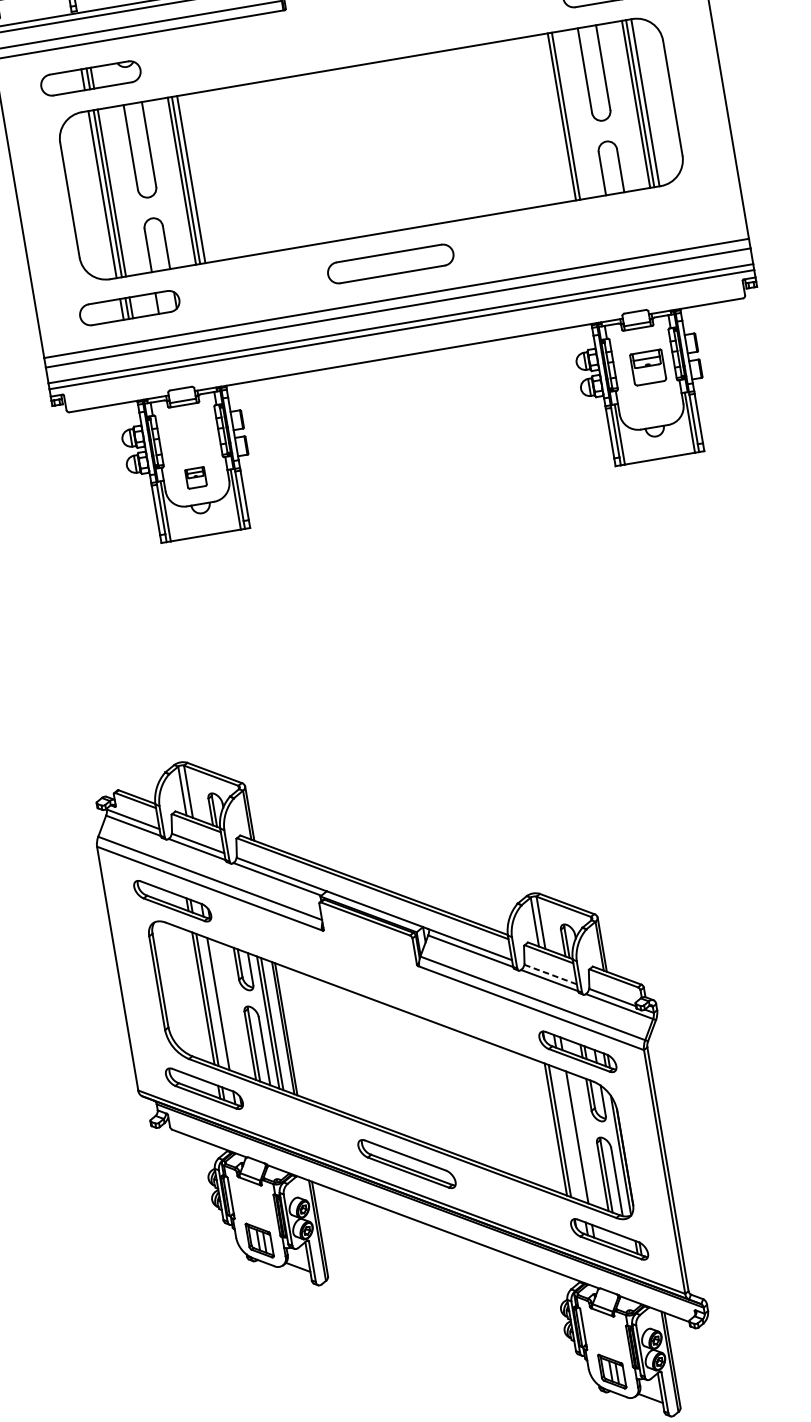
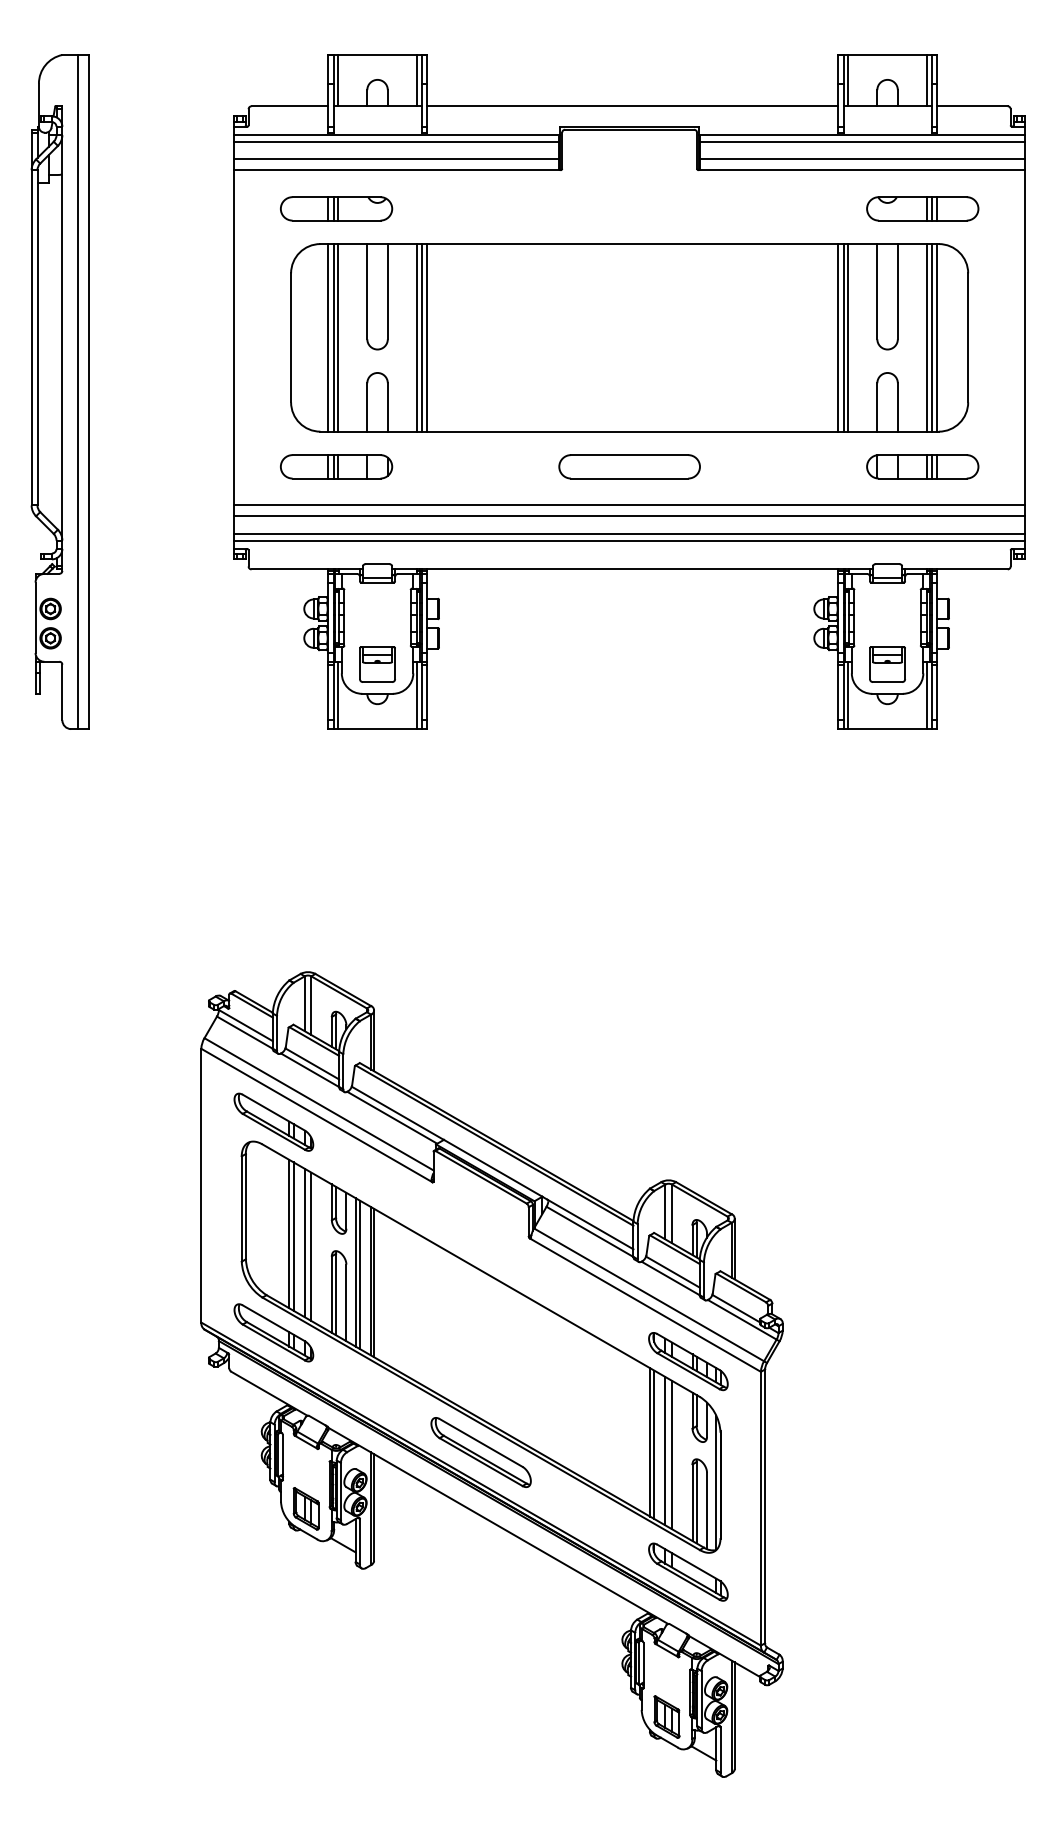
line: (556, 117) -> (837, 337), added
part: (651, 219) -> (922, 466), added
part: (648, 367) -> (887, 664), moved
part: (196, 477) -> (377, 664), size x1.67
line: (551, 974) -> (673, 1272), dashed -> solid
line: (224, 1006) -> (311, 1246), added
line: (571, 1135) -> (665, 1451), added

